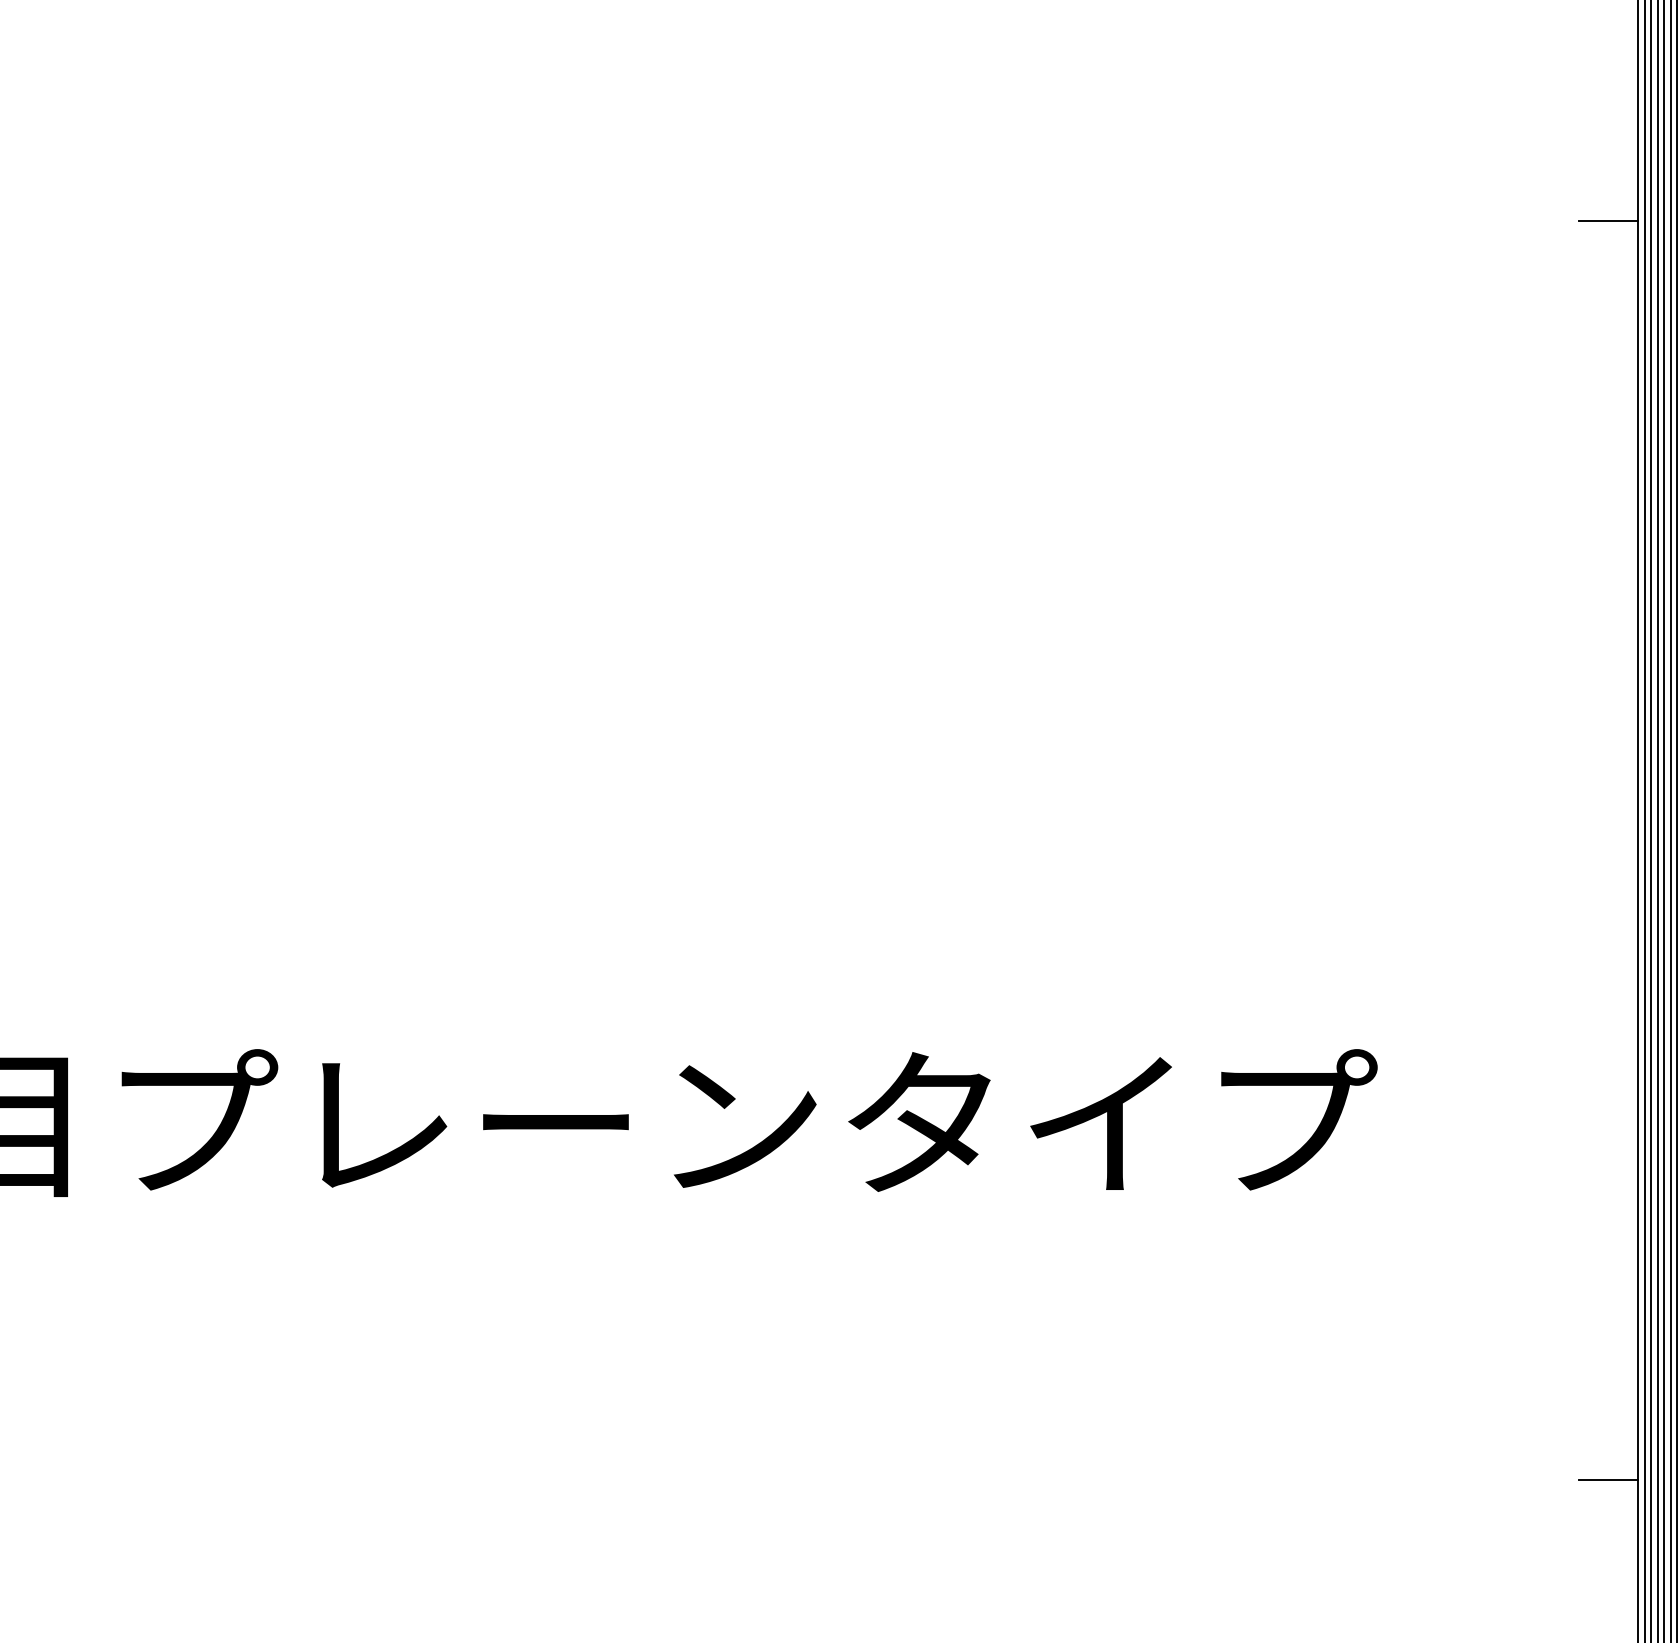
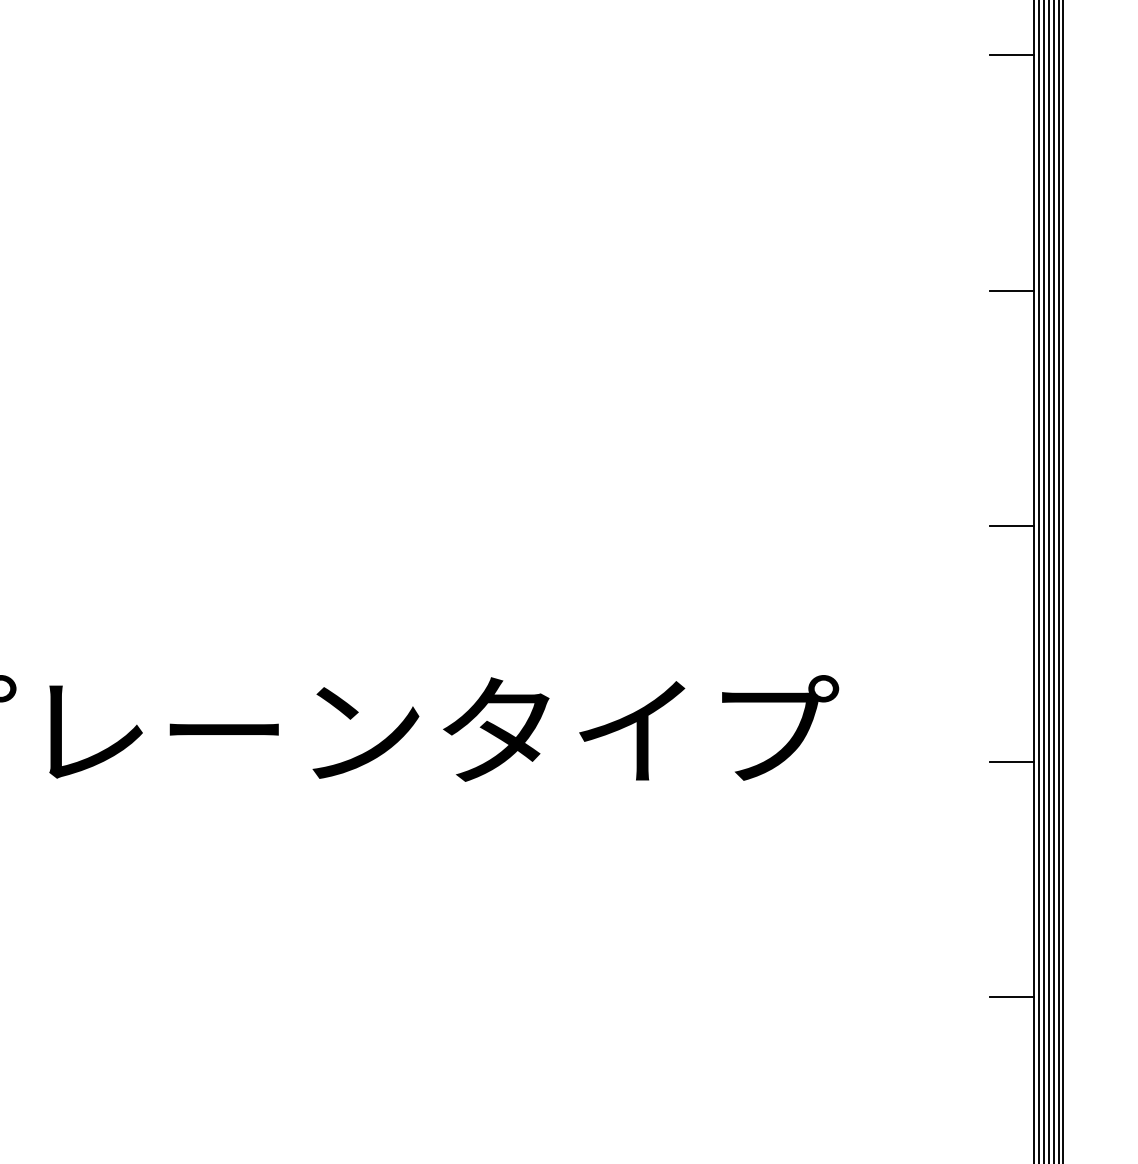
line: (1608, 535) -> (1011, 290), added
line: (1608, 850) -> (1011, 526), added
line: (1608, 1164) -> (1011, 761), added

